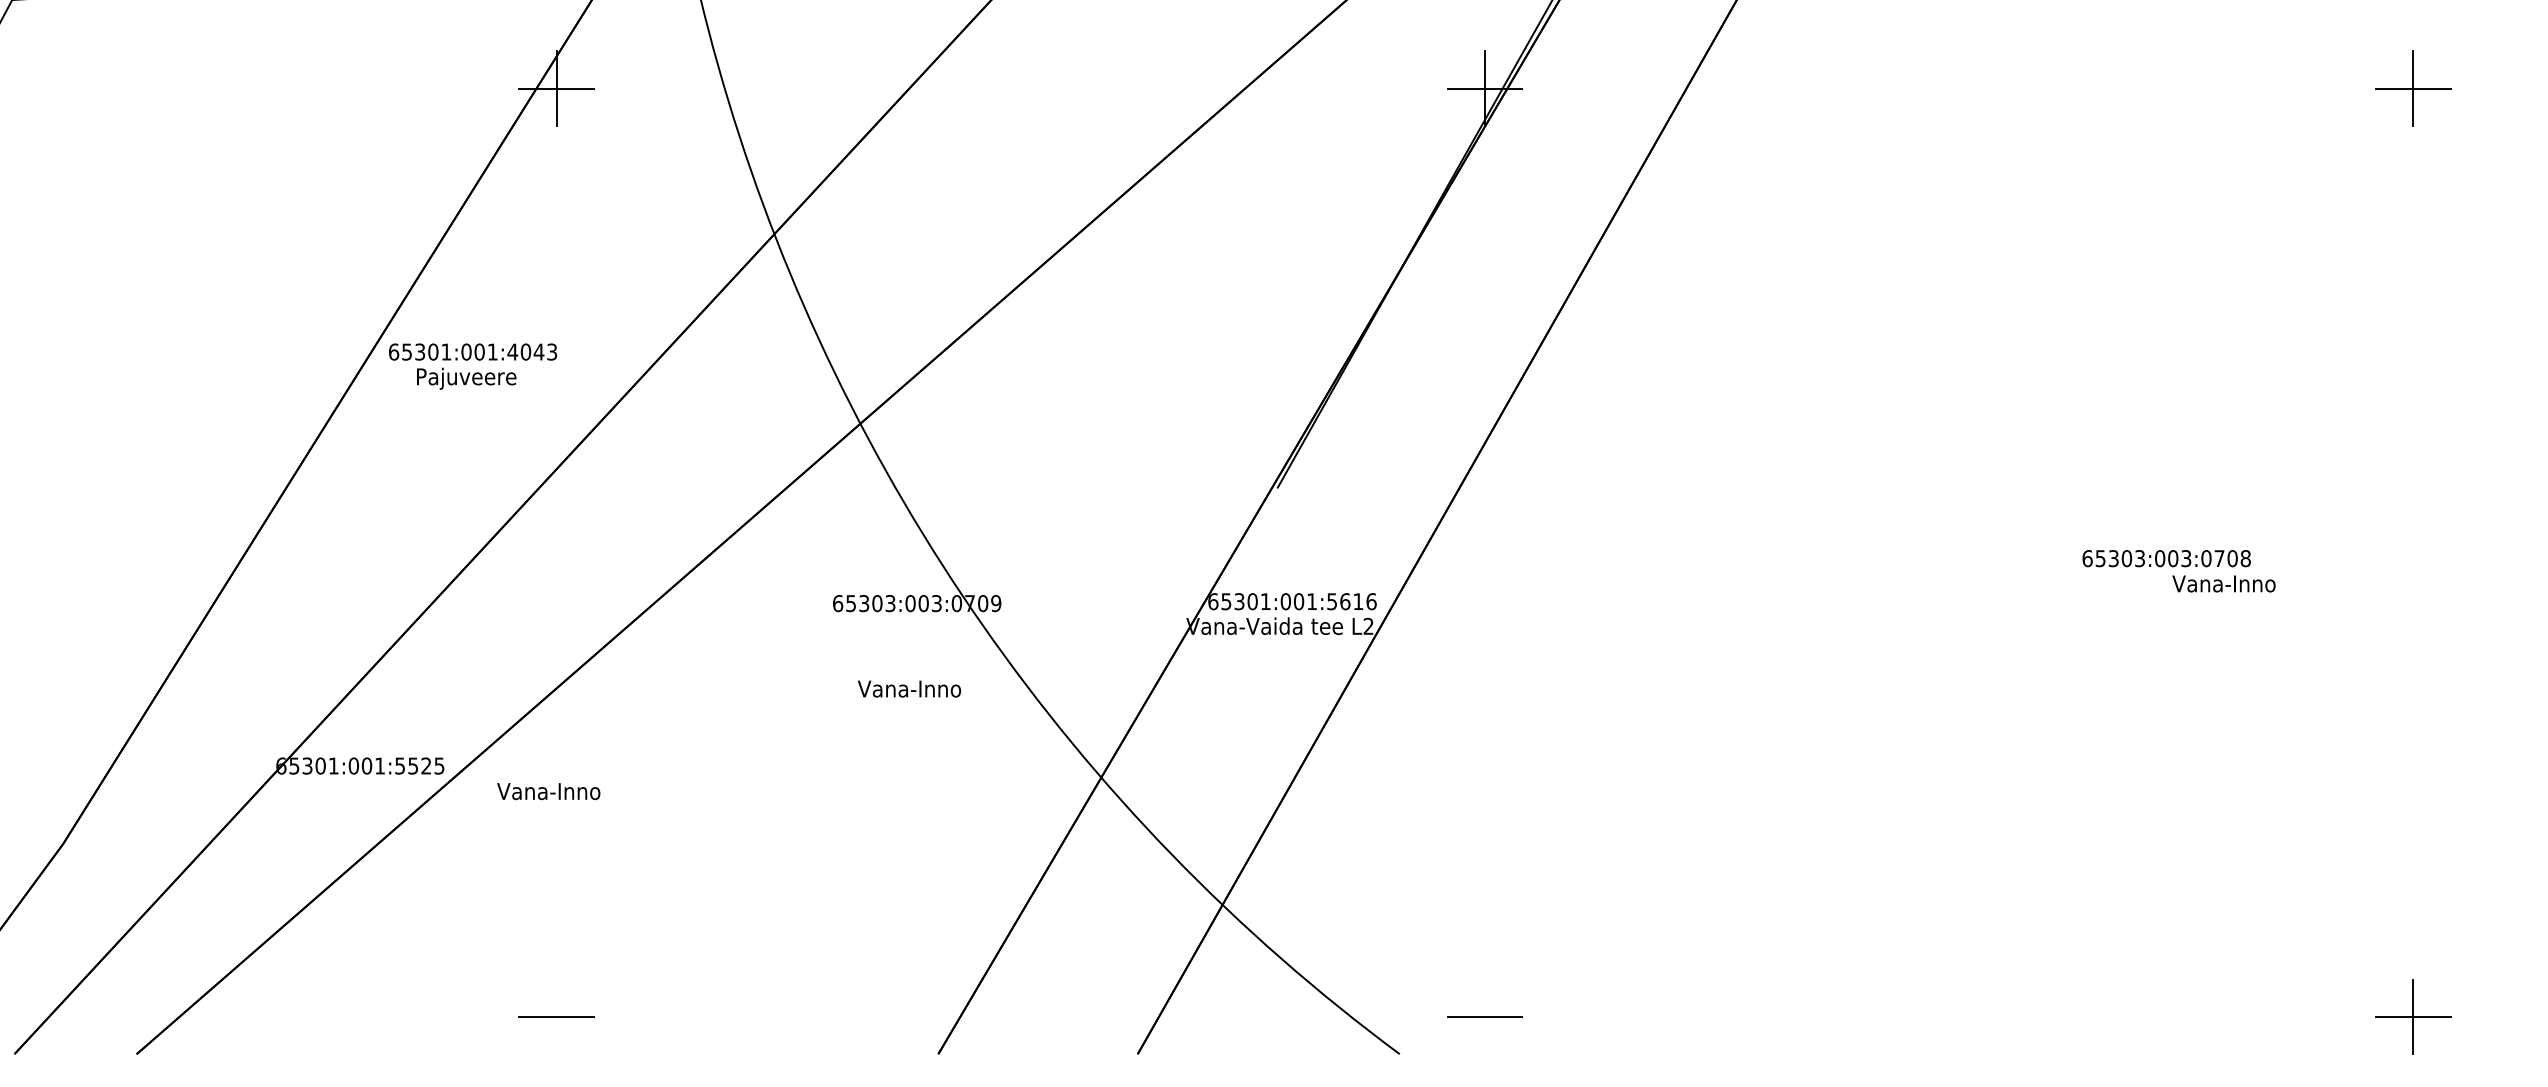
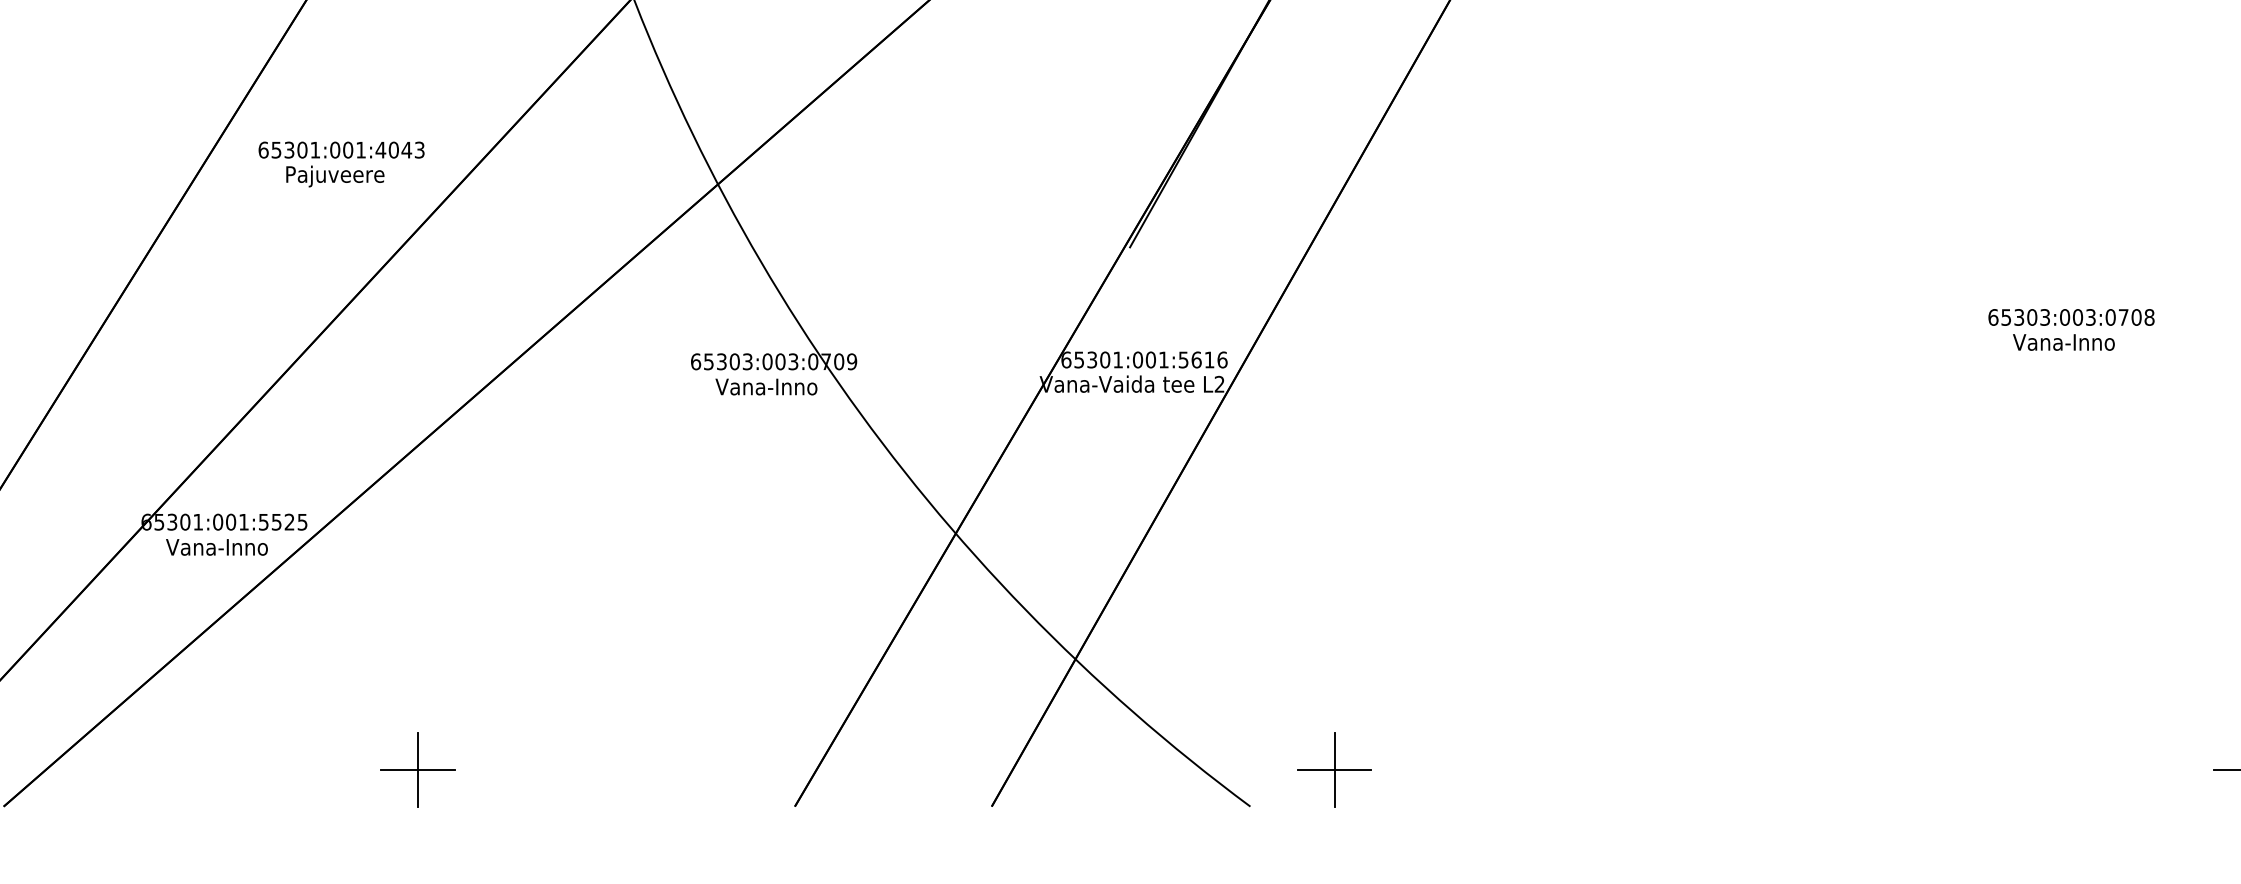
text: (473, 366) -> (342, 164), moved
text: (2166, 558) -> (2071, 317), moved
text: (909, 688) -> (766, 386), moved
text: (548, 791) -> (216, 547), moved
line: (556, 1016) -> (418, 769), added
line: (1484, 1016) -> (1334, 769), added

